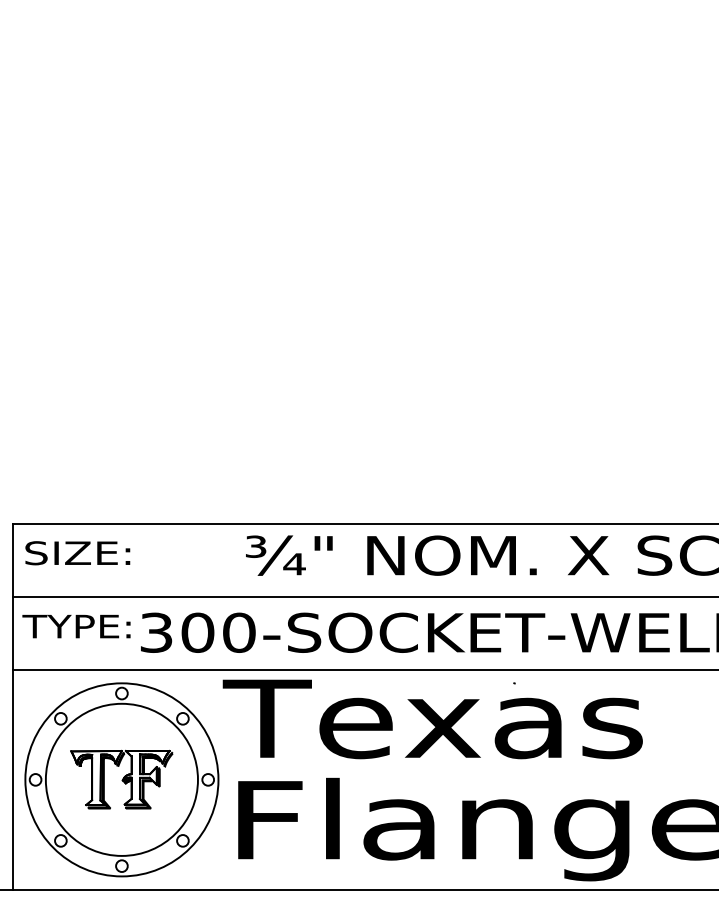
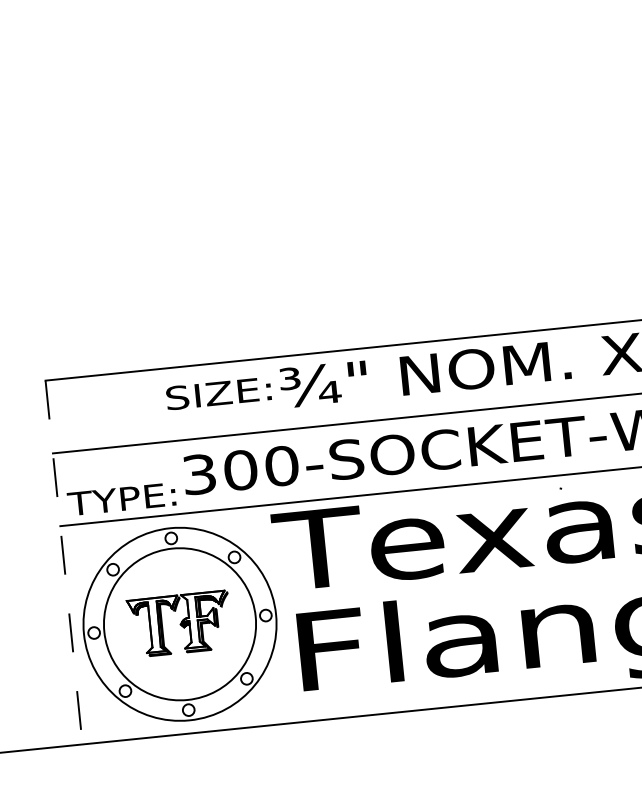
text: (77, 553) -> (218, 393), moved
text: (76, 626) -> (121, 499), moved
line: (12, 706) -> (63, 562), solid -> dashed

